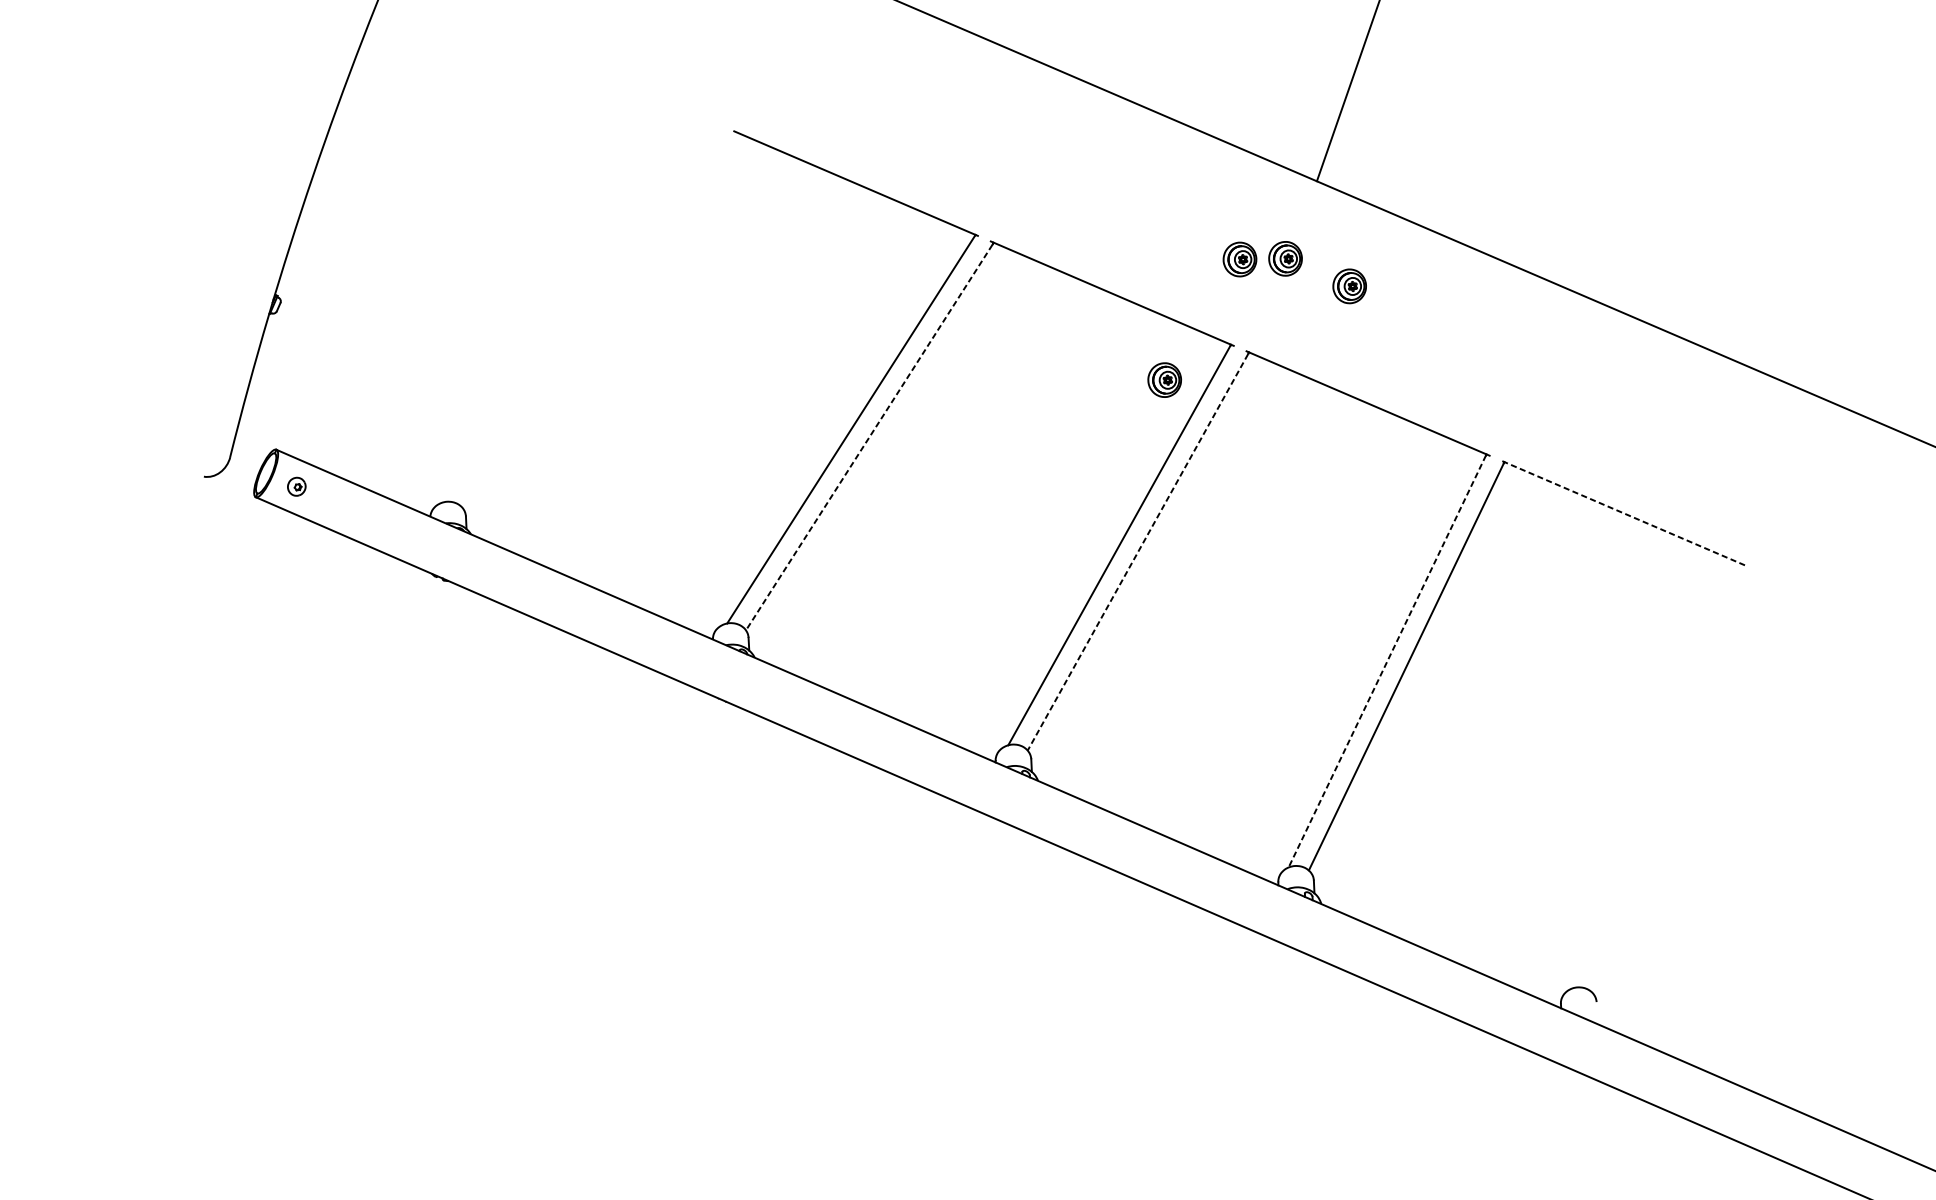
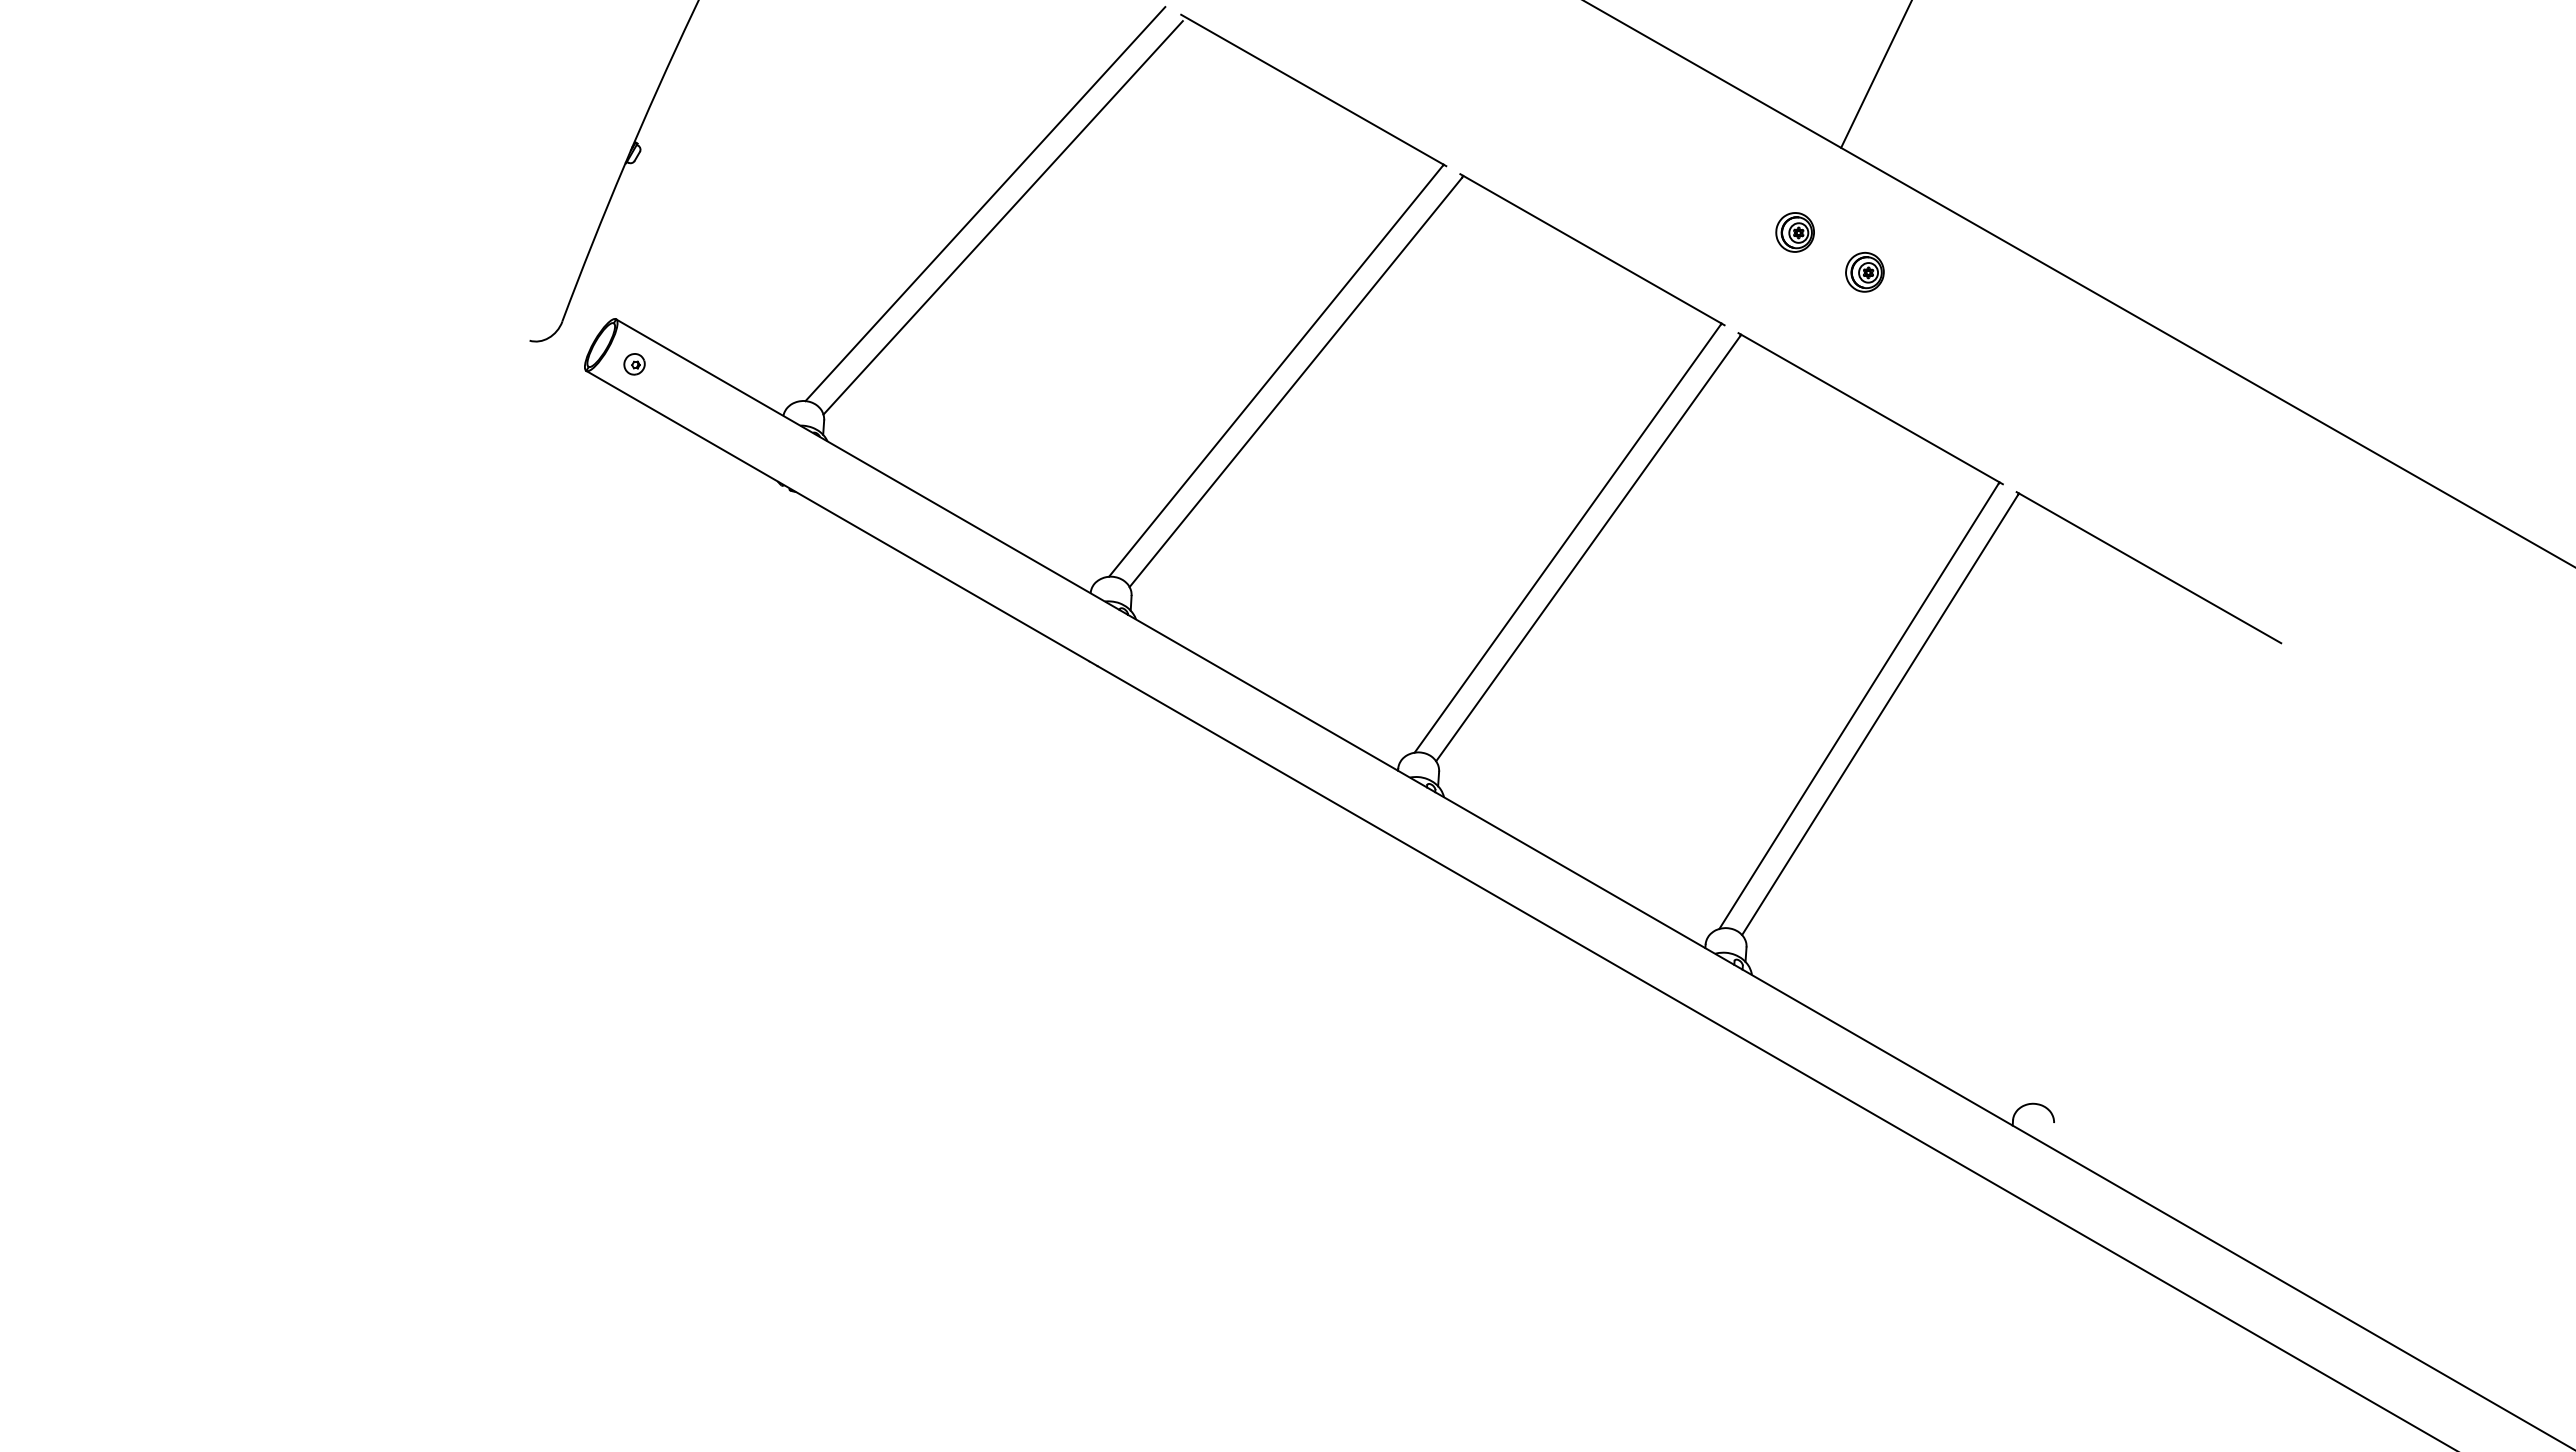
part: (1239, 258) -> (1742, 226), removed
line: (583, 314) -> (985, 204), added
line: (599, 323) -> (1002, 217), added
part: (1164, 380) -> (1640, 355), removed
line: (869, 438) -> (1295, 383), dashed -> solid
line: (1624, 513) -> (2149, 567), dashed -> solid
line: (1137, 552) -> (1587, 549), dashed -> solid
line: (1387, 661) -> (1859, 706), dashed -> solid

